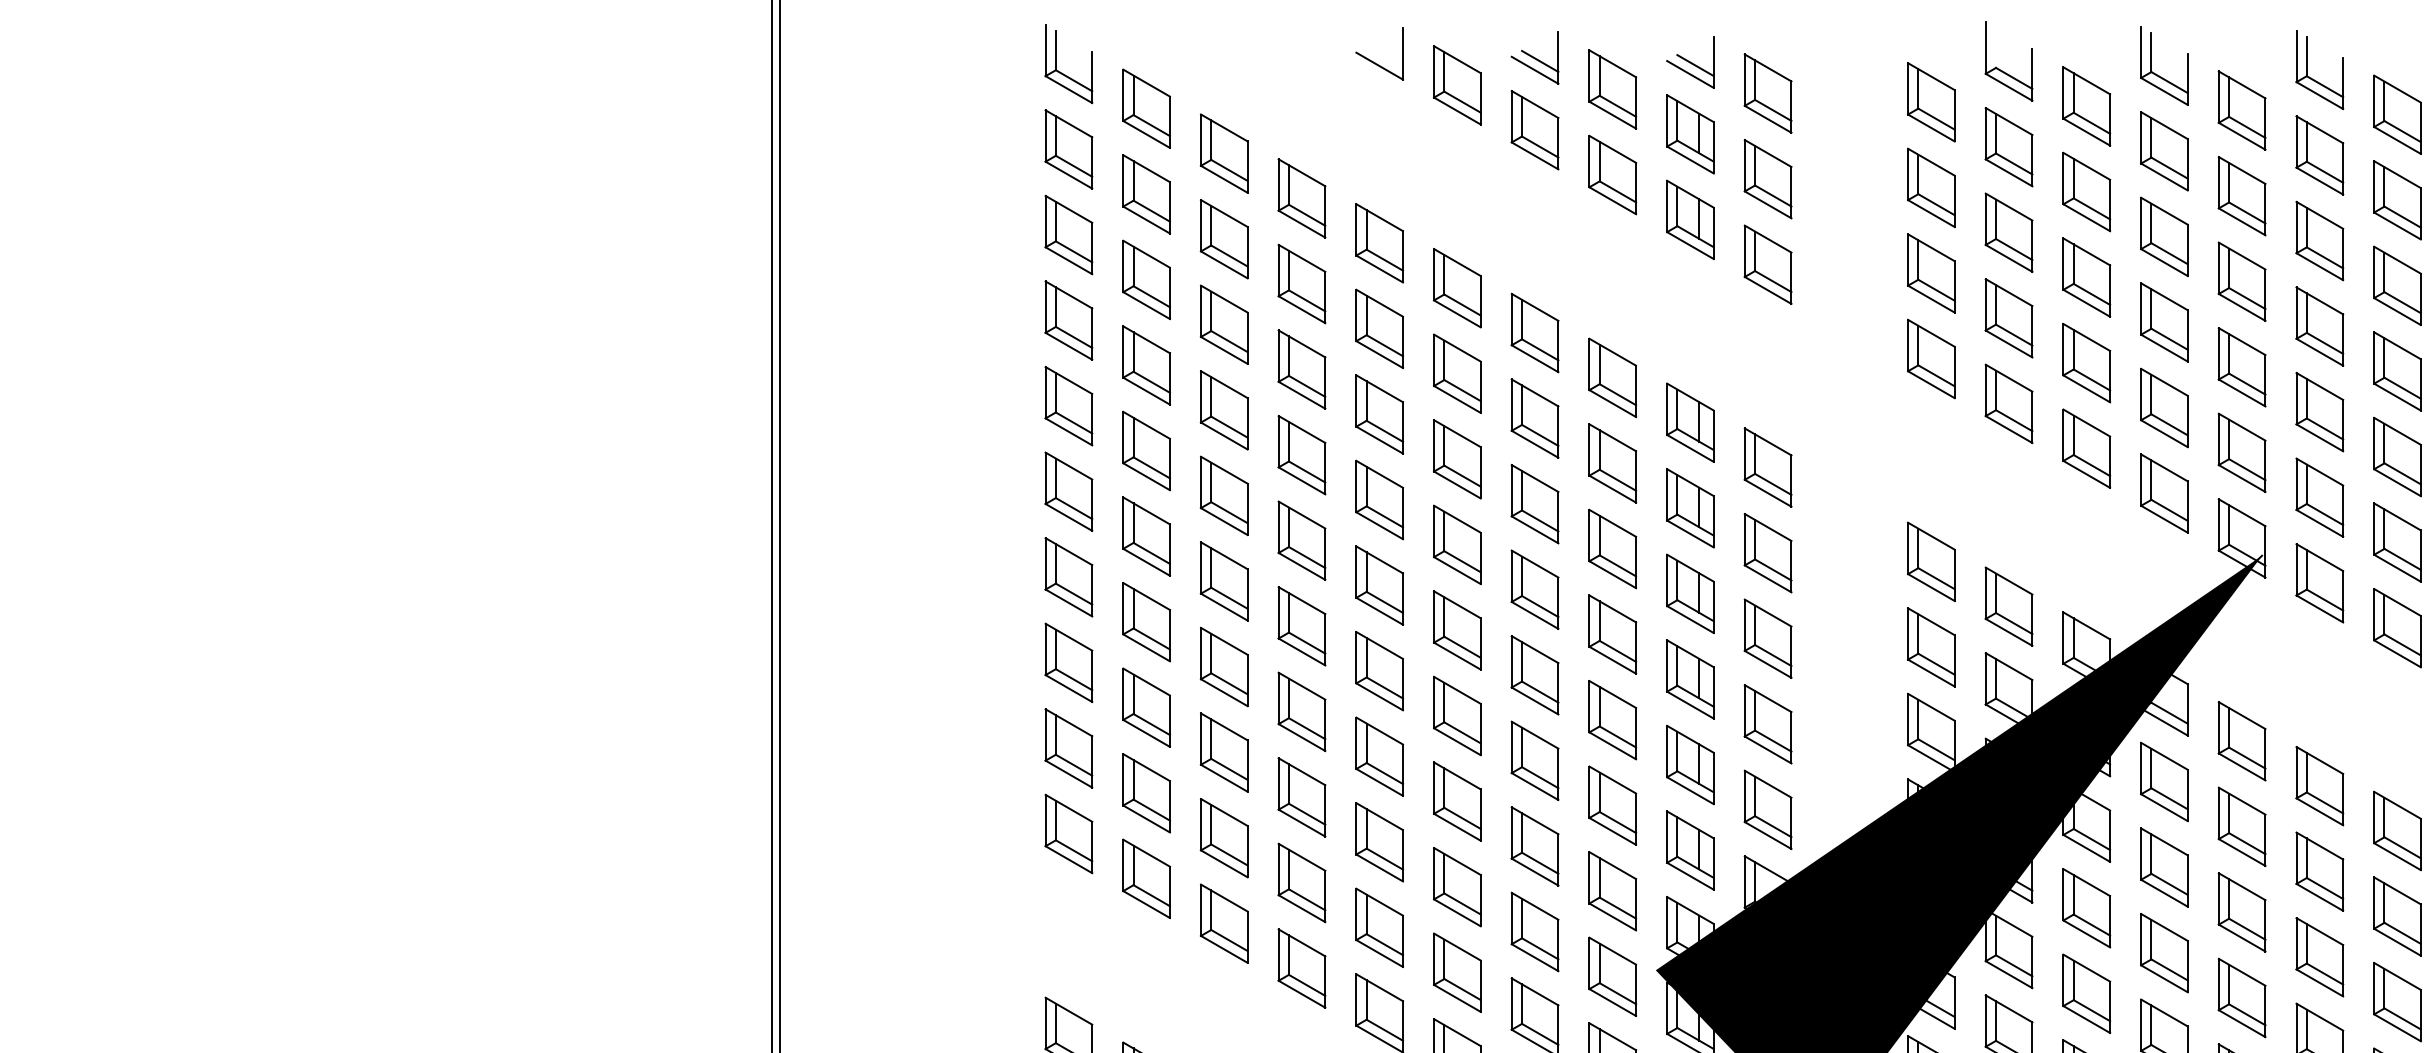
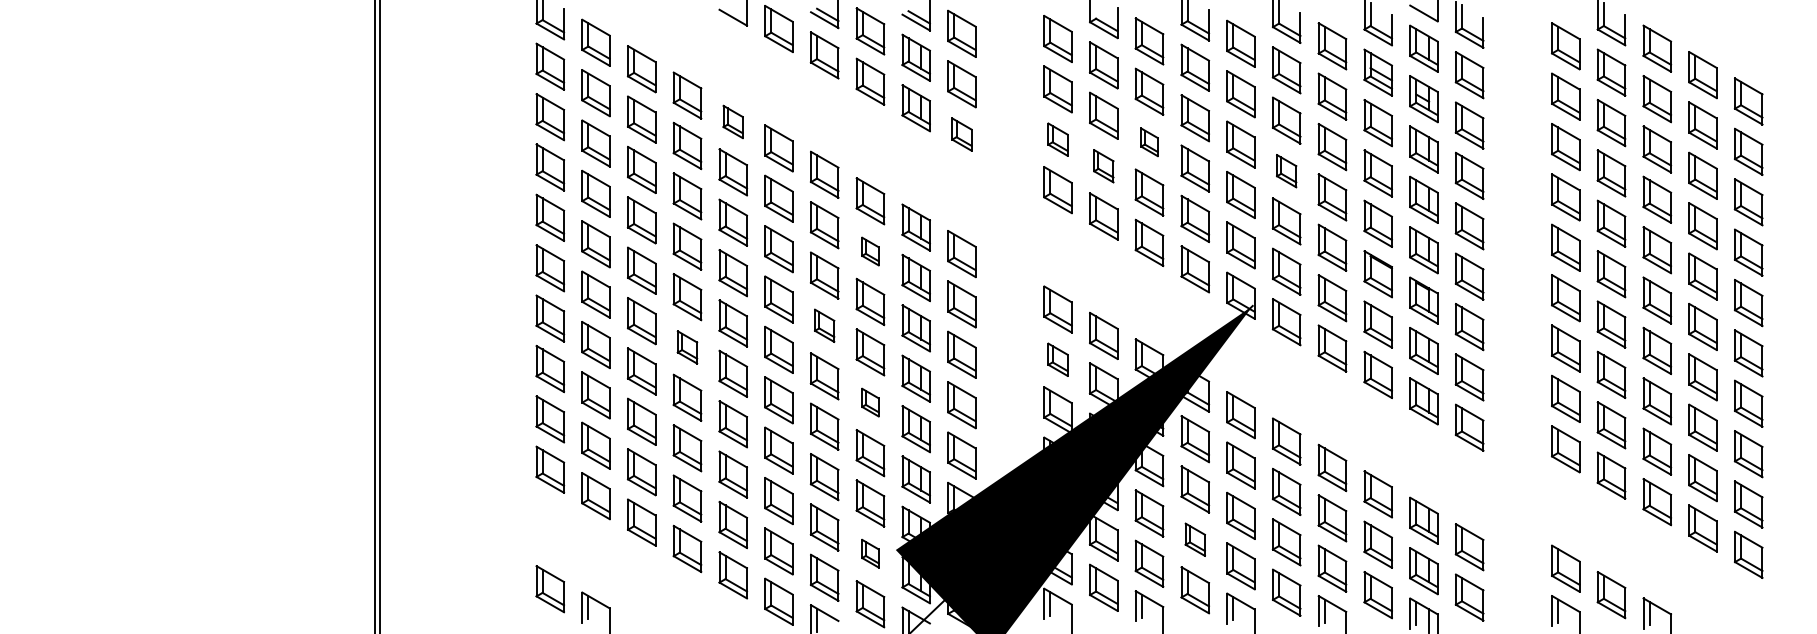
part: (1378, 242) -> (732, 121), size x0.7
part: (1767, 264) -> (961, 134), size x0.7
part: (1930, 273) -> (1057, 139), size x0.7
part: (2086, 278) -> (1149, 142), size x0.6
part: (2008, 318) -> (1103, 166), size x0.7
part: (2319, 327) -> (1286, 171), size x0.7
part: (1612, 463) -> (870, 251), size x0.6
part: (1534, 588) -> (824, 325), size x0.7
part: (1301, 626) -> (687, 347), size x0.7
part: (1930, 646) -> (1057, 359), size x0.7
part: (1612, 719) -> (870, 402), size x0.6
part: (2164, 952) -> (1195, 539), size x0.7
part: (1612, 976) -> (870, 553), size x0.6

